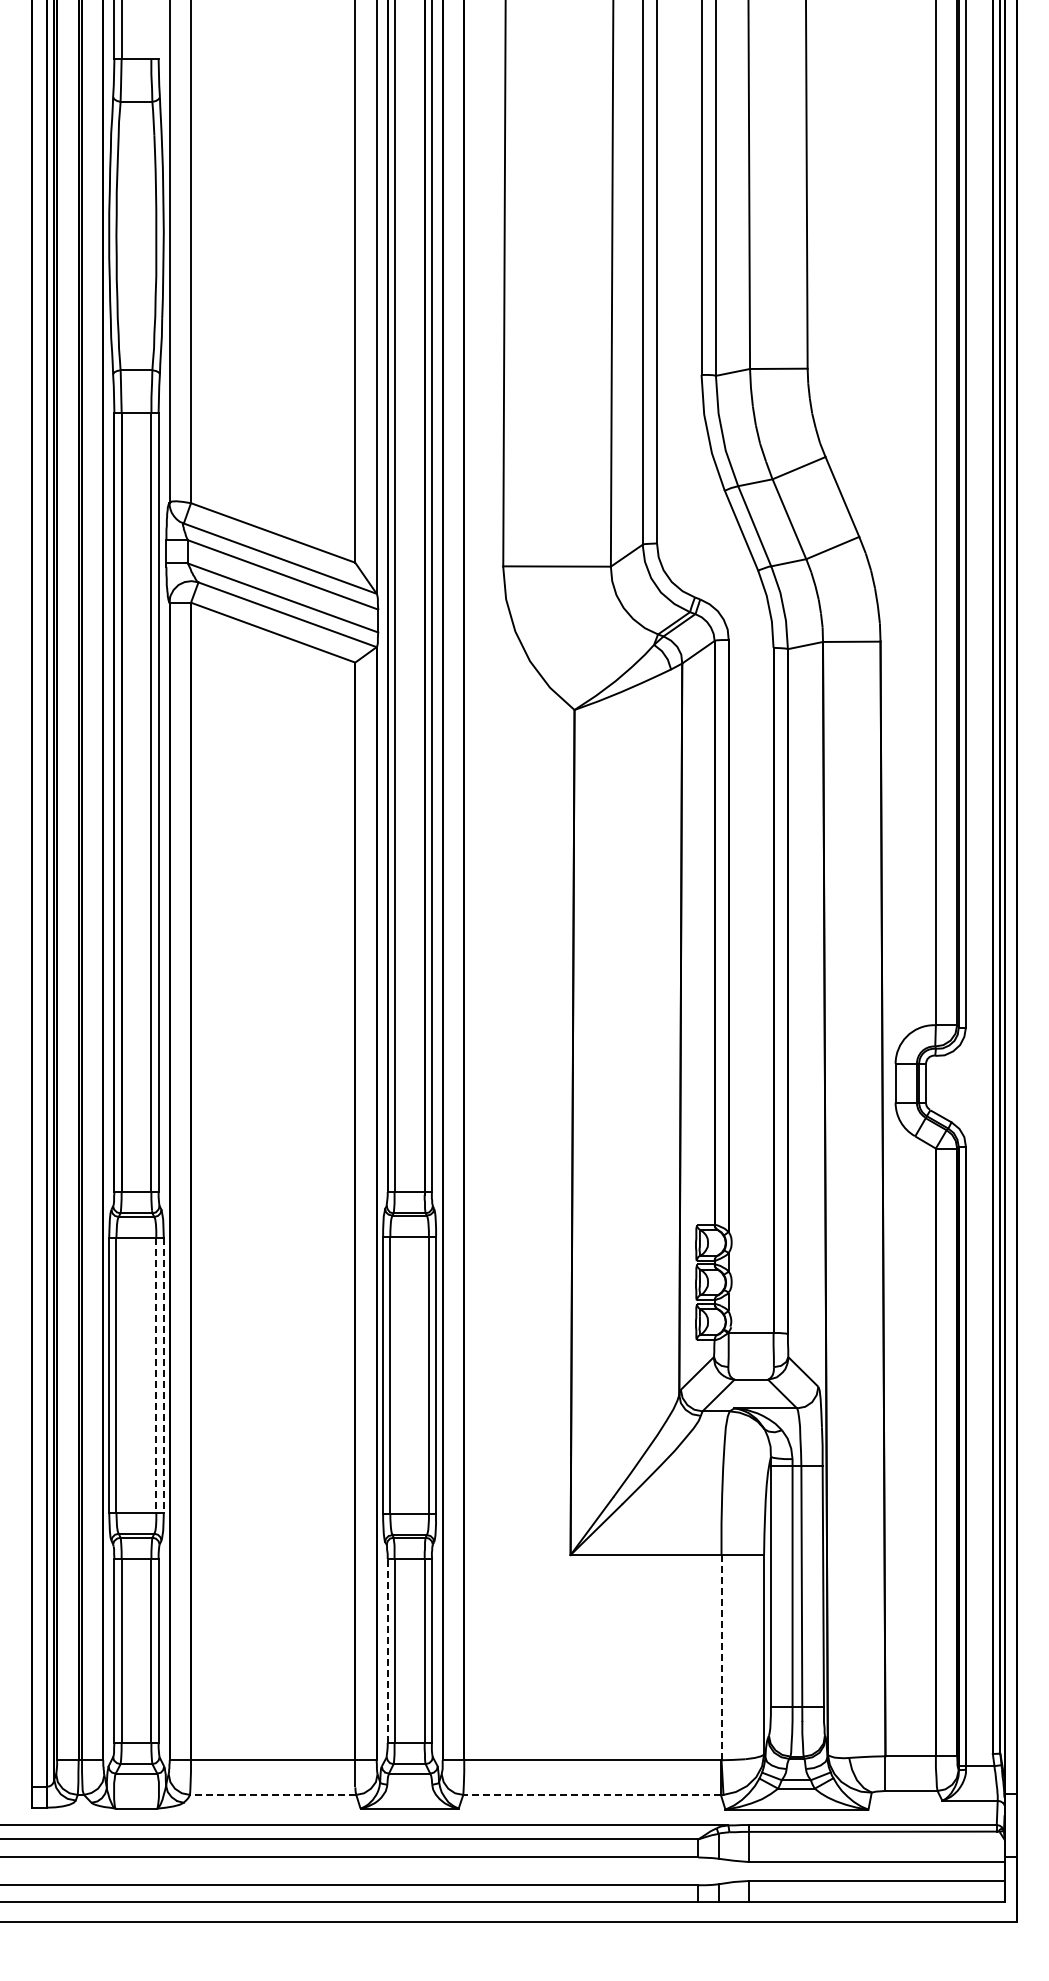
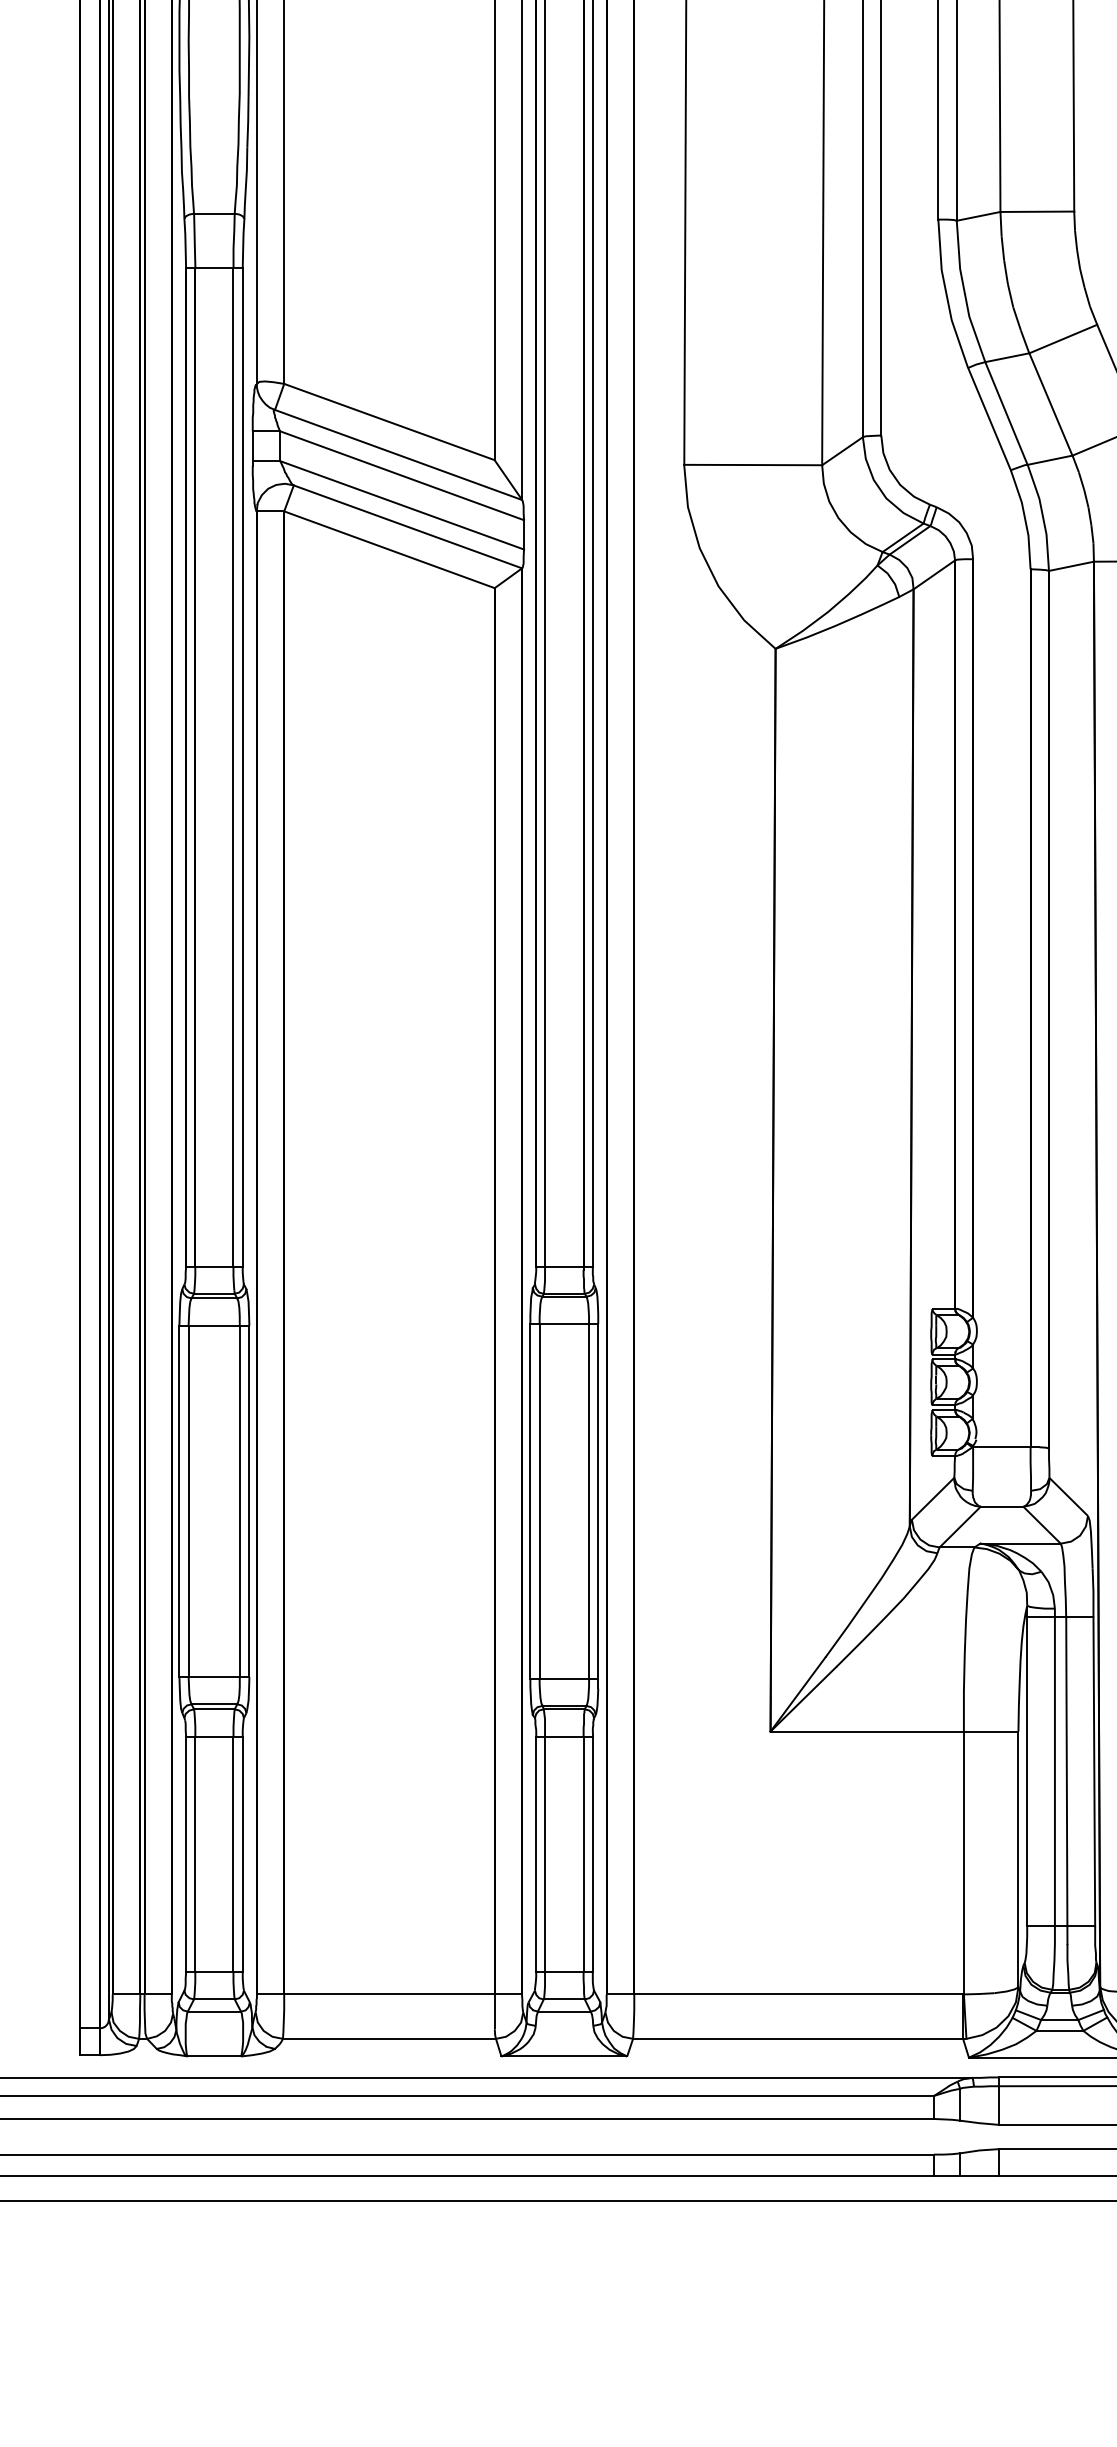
line: (156, 1375) -> (240, 1501), dashed -> solid
line: (163, 1375) -> (248, 1501), dashed -> solid
line: (387, 1650) -> (535, 1853), dashed -> solid
line: (721, 1657) -> (963, 1862), dashed -> solid
line: (272, 1794) -> (388, 2038), dashed -> solid
line: (592, 1794) -> (798, 2038), dashed -> solid

